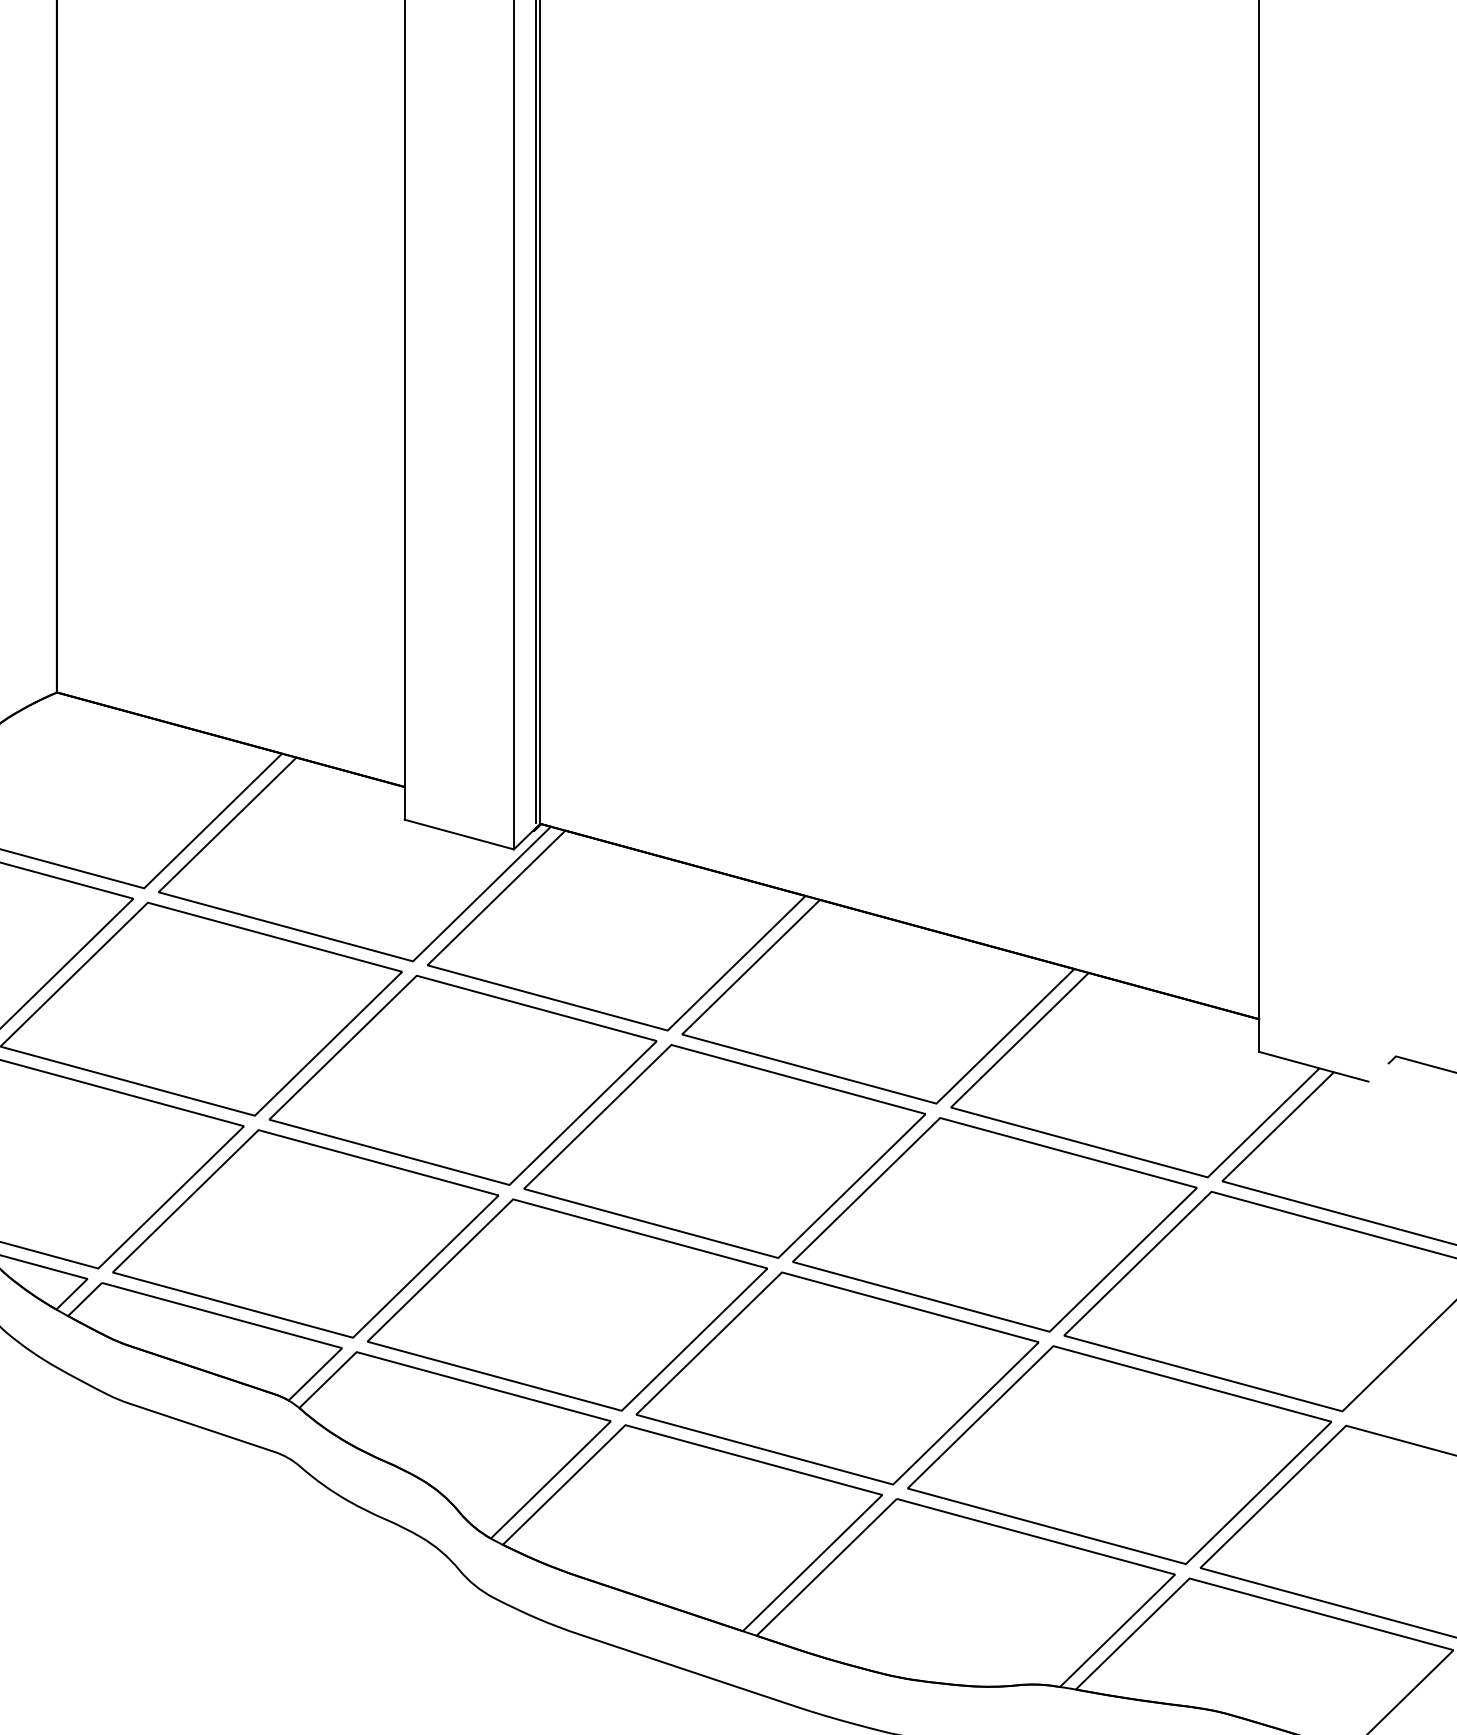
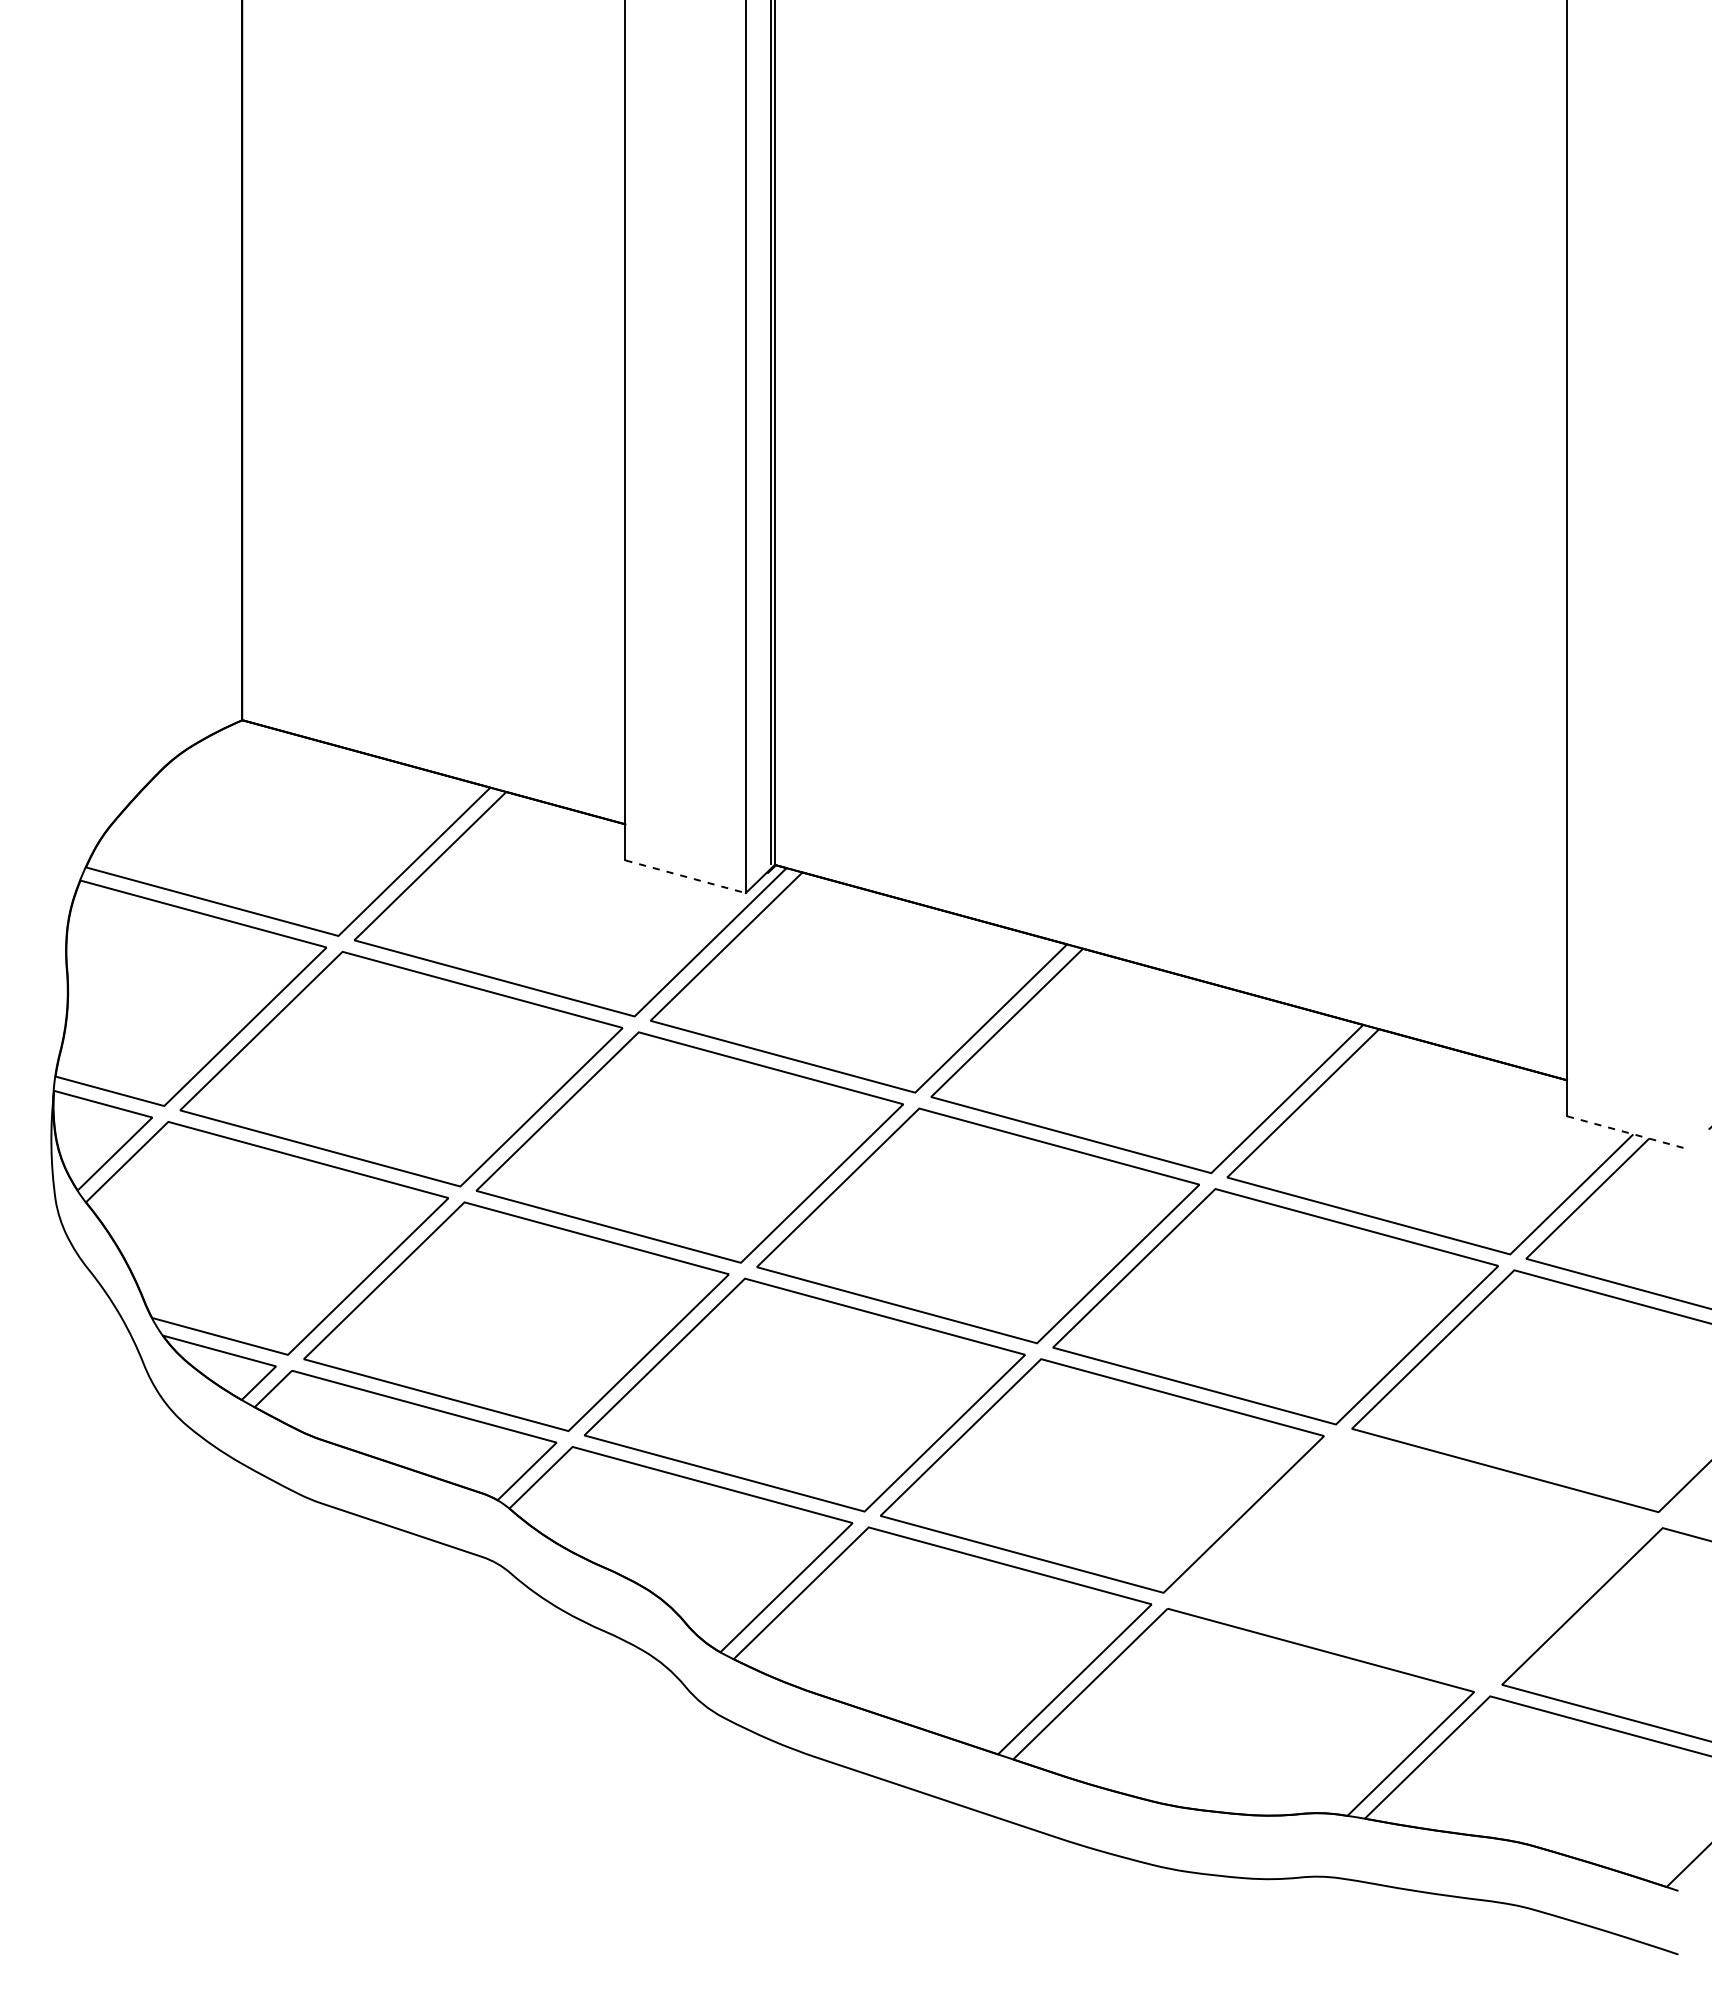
line: (460, 834) -> (686, 876), solid -> dashed
line: (1314, 1066) -> (1627, 1132), solid -> dashed
part: (1119, 1455) -> (1413, 1560), removed

